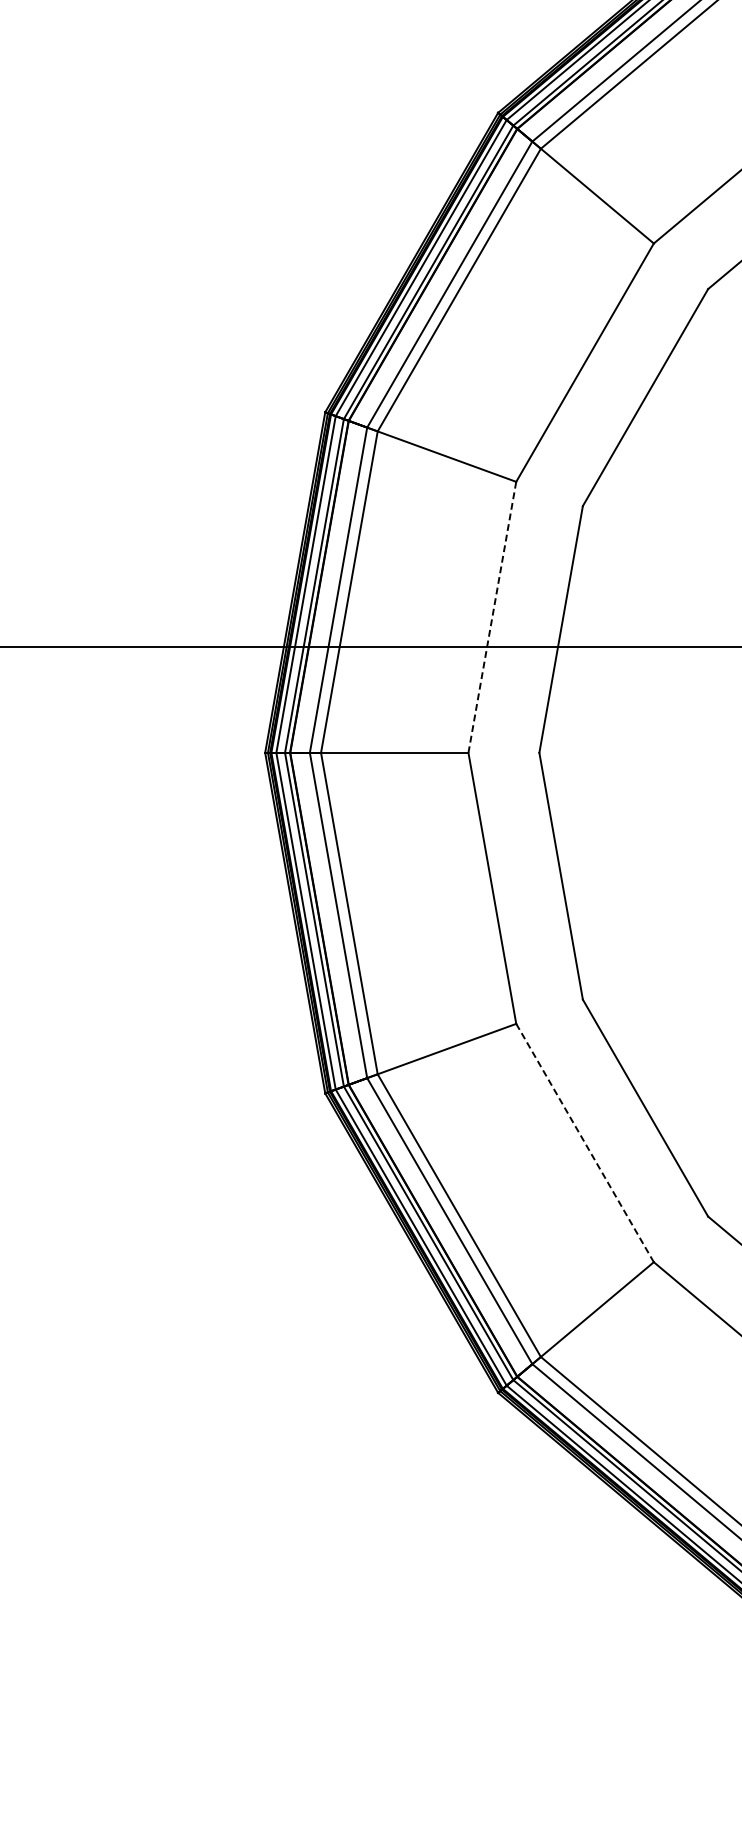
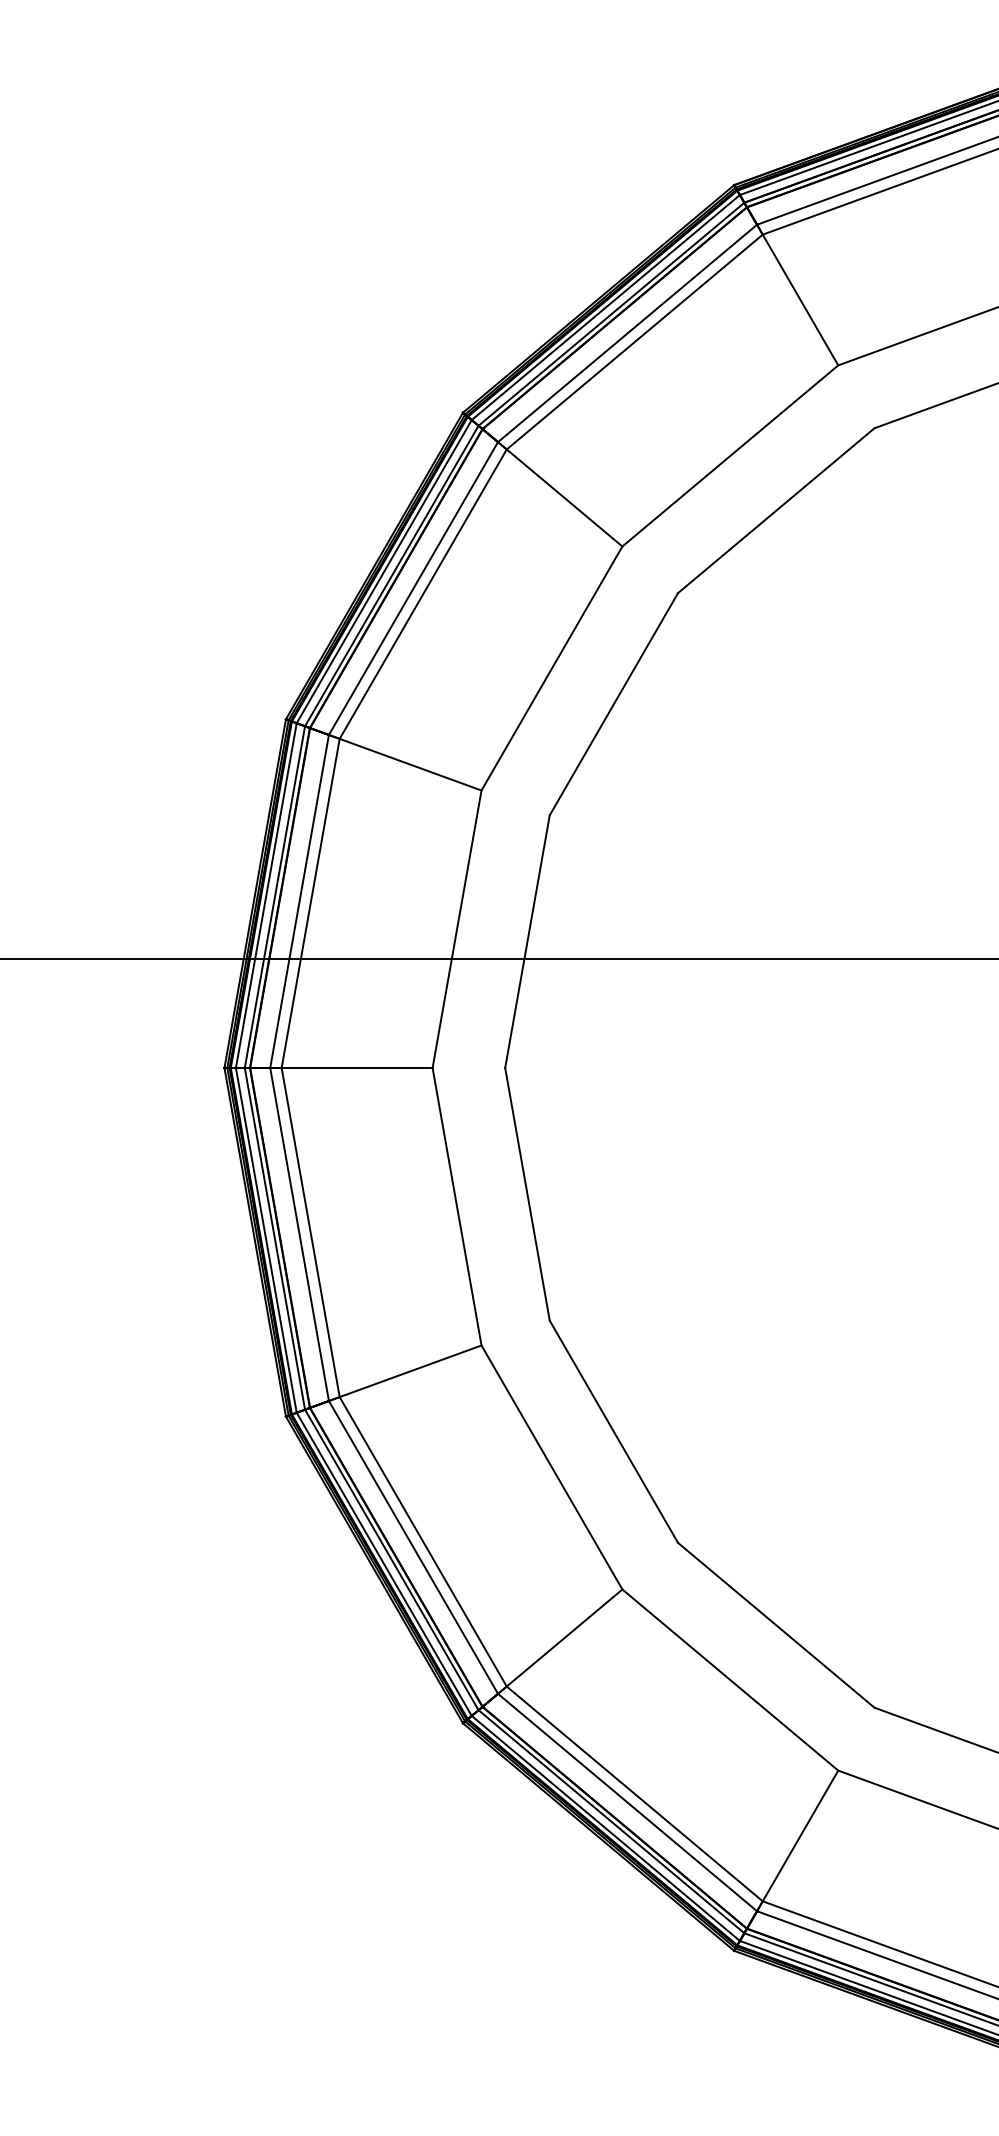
line: (492, 617) -> (457, 929), dashed -> solid
line: (584, 1143) -> (551, 1467), dashed -> solid

